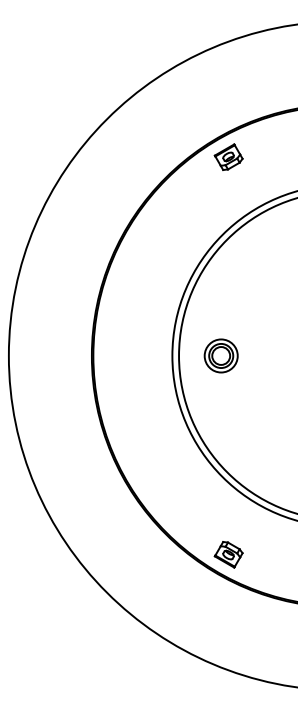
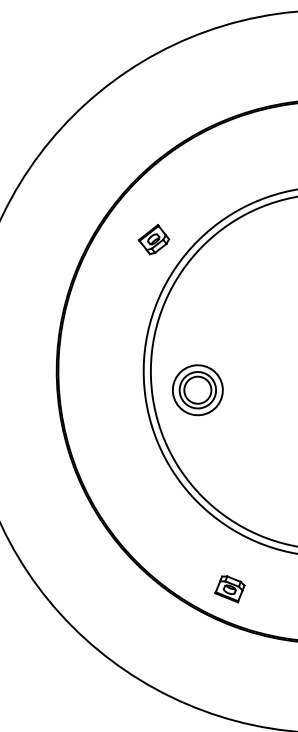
part: (228, 156) -> (153, 238), moved
part: (220, 355) -> (196, 389), size x1.4
part: (228, 554) -> (229, 589), moved

